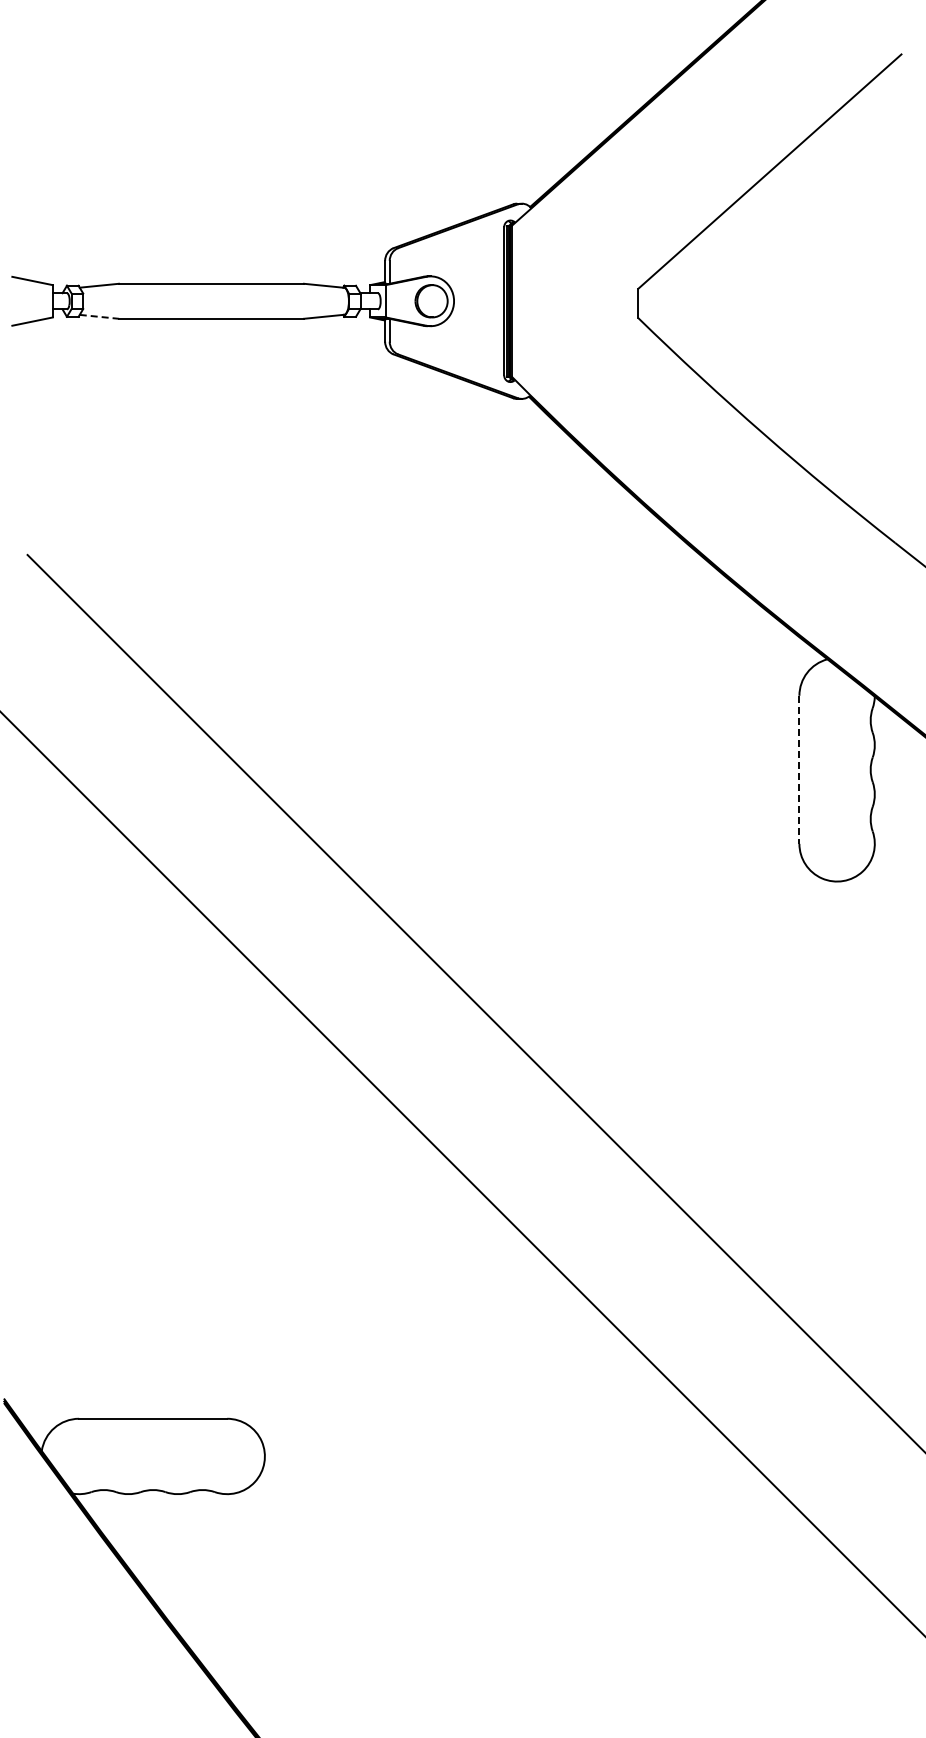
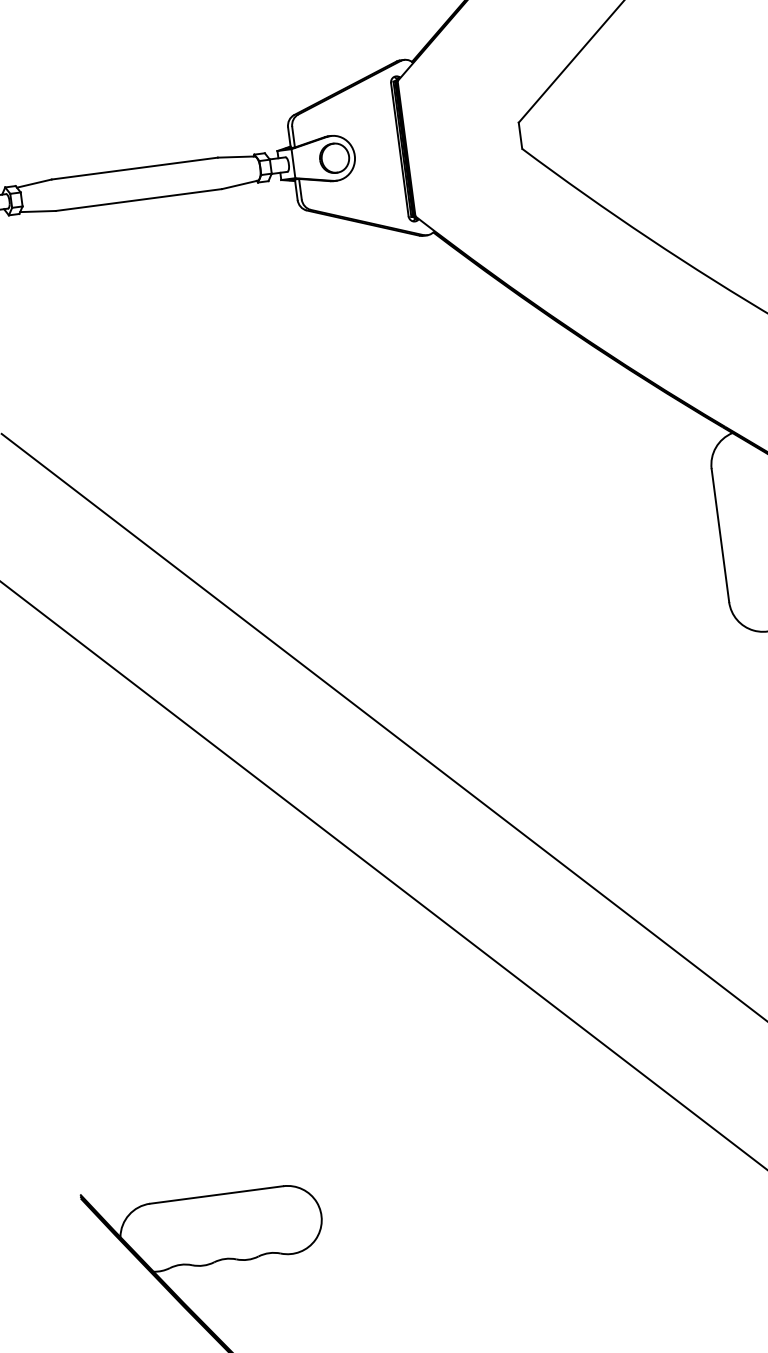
line: (99, 316) -> (38, 211), dashed -> solid
line: (799, 770) -> (720, 536), dashed -> solid

